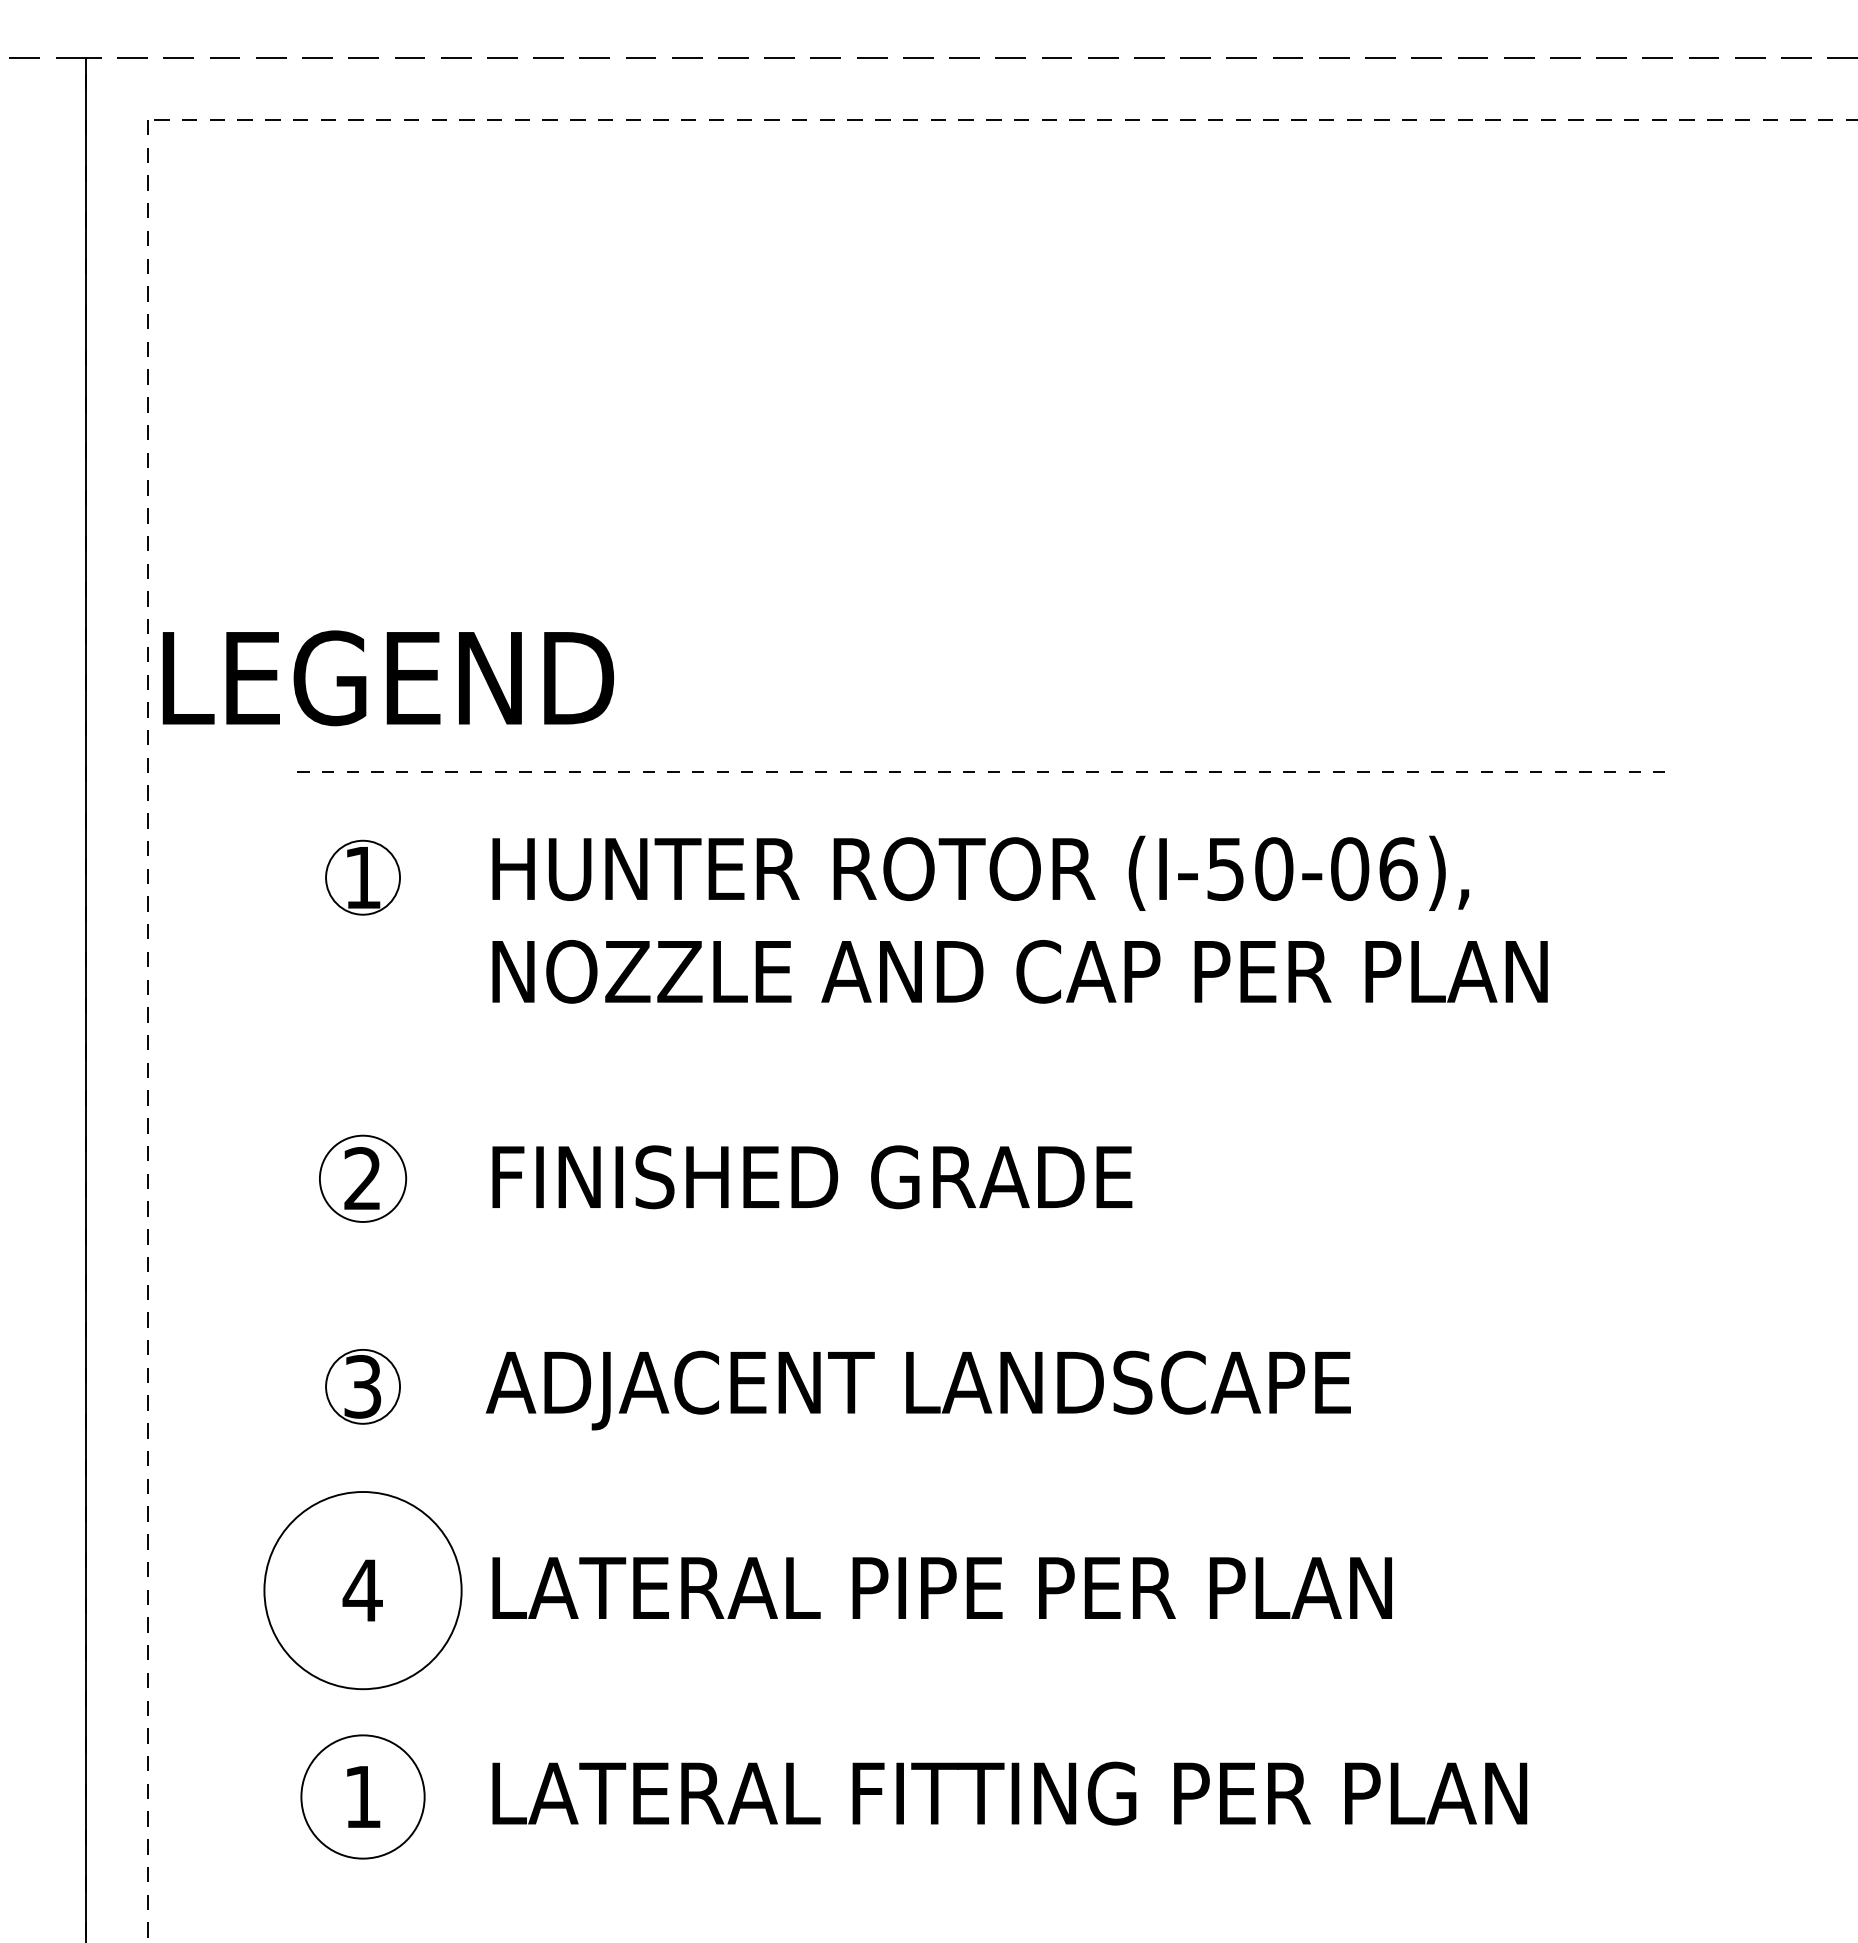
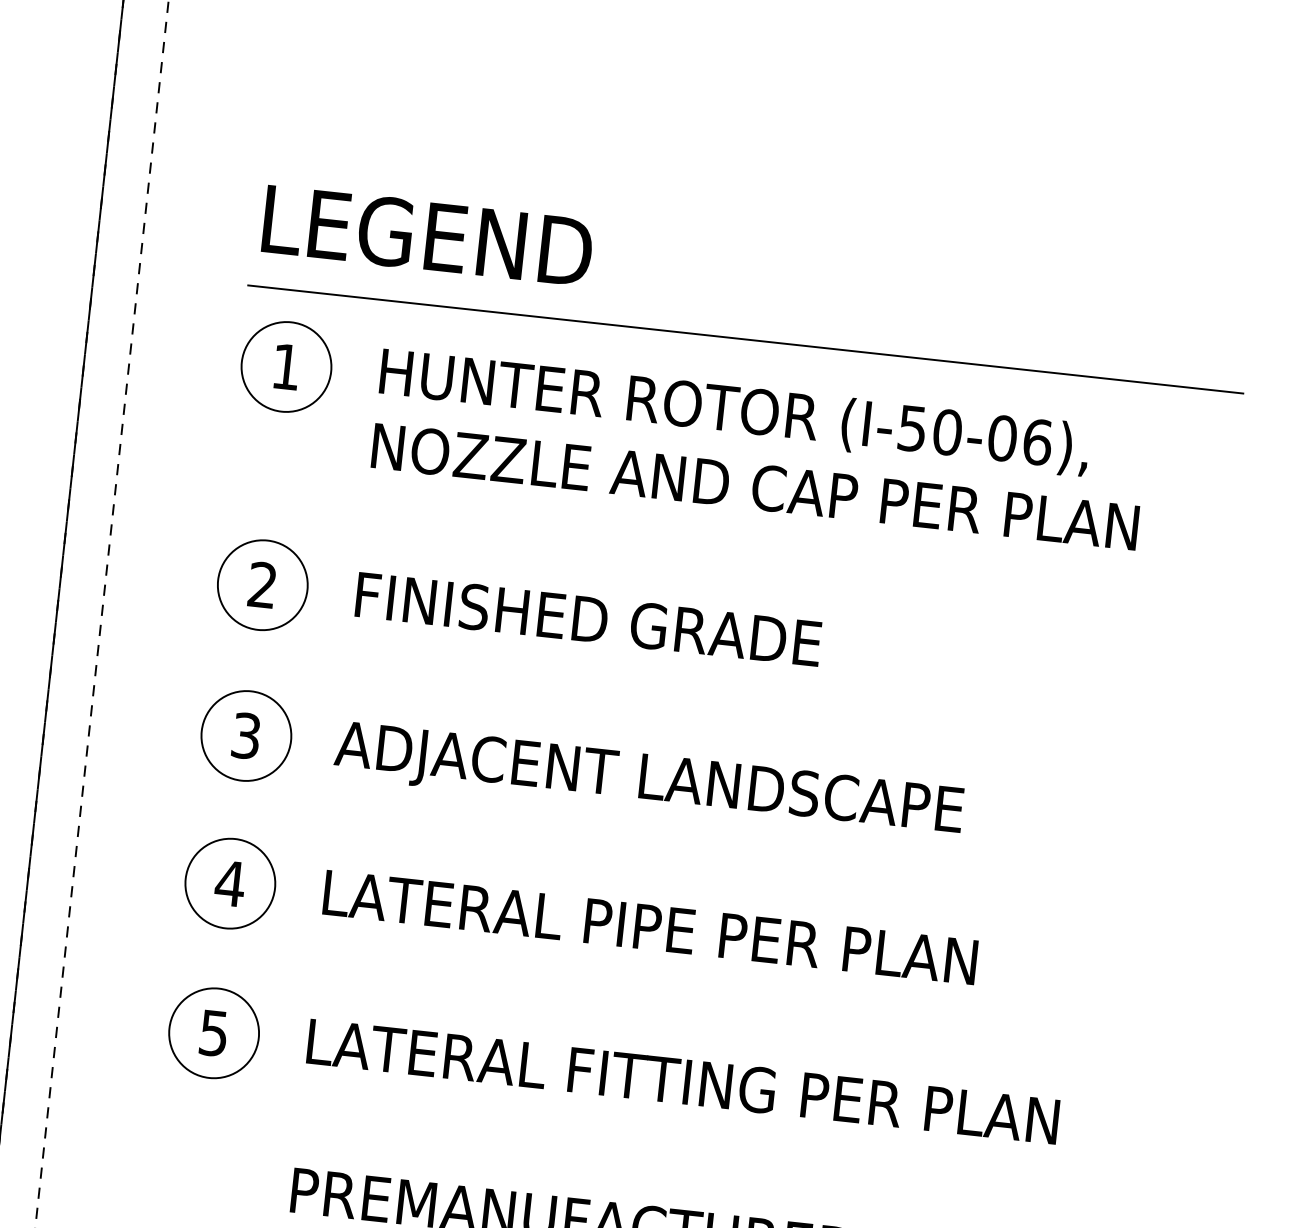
text: (387, 678) -> (427, 236), moved
line: (985, 772) -> (745, 339), dashed -> solid
circle: (362, 877) -> (286, 366), size x1.67
circle: (362, 1178) -> (262, 584), size x1.43
circle: (362, 1386) -> (246, 735), size x1.67
circle: (362, 1590) -> (229, 883), size x0.62
text: (362, 1797) -> (213, 1033), 1 -> 5

